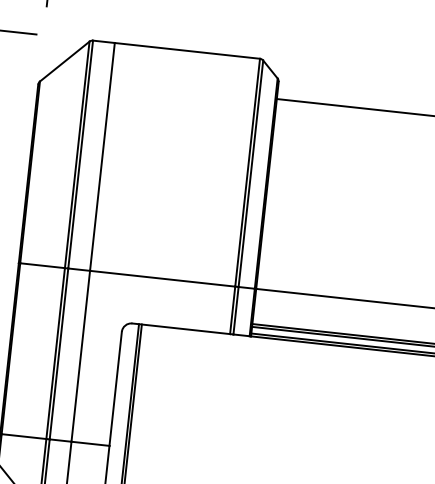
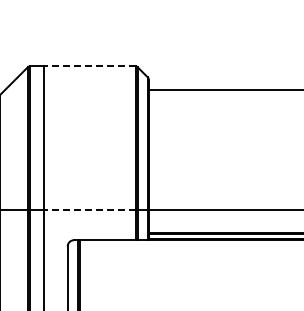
line: (187, 51) -> (89, 66), solid -> dashed
line: (162, 279) -> (89, 210), solid -> dashed

